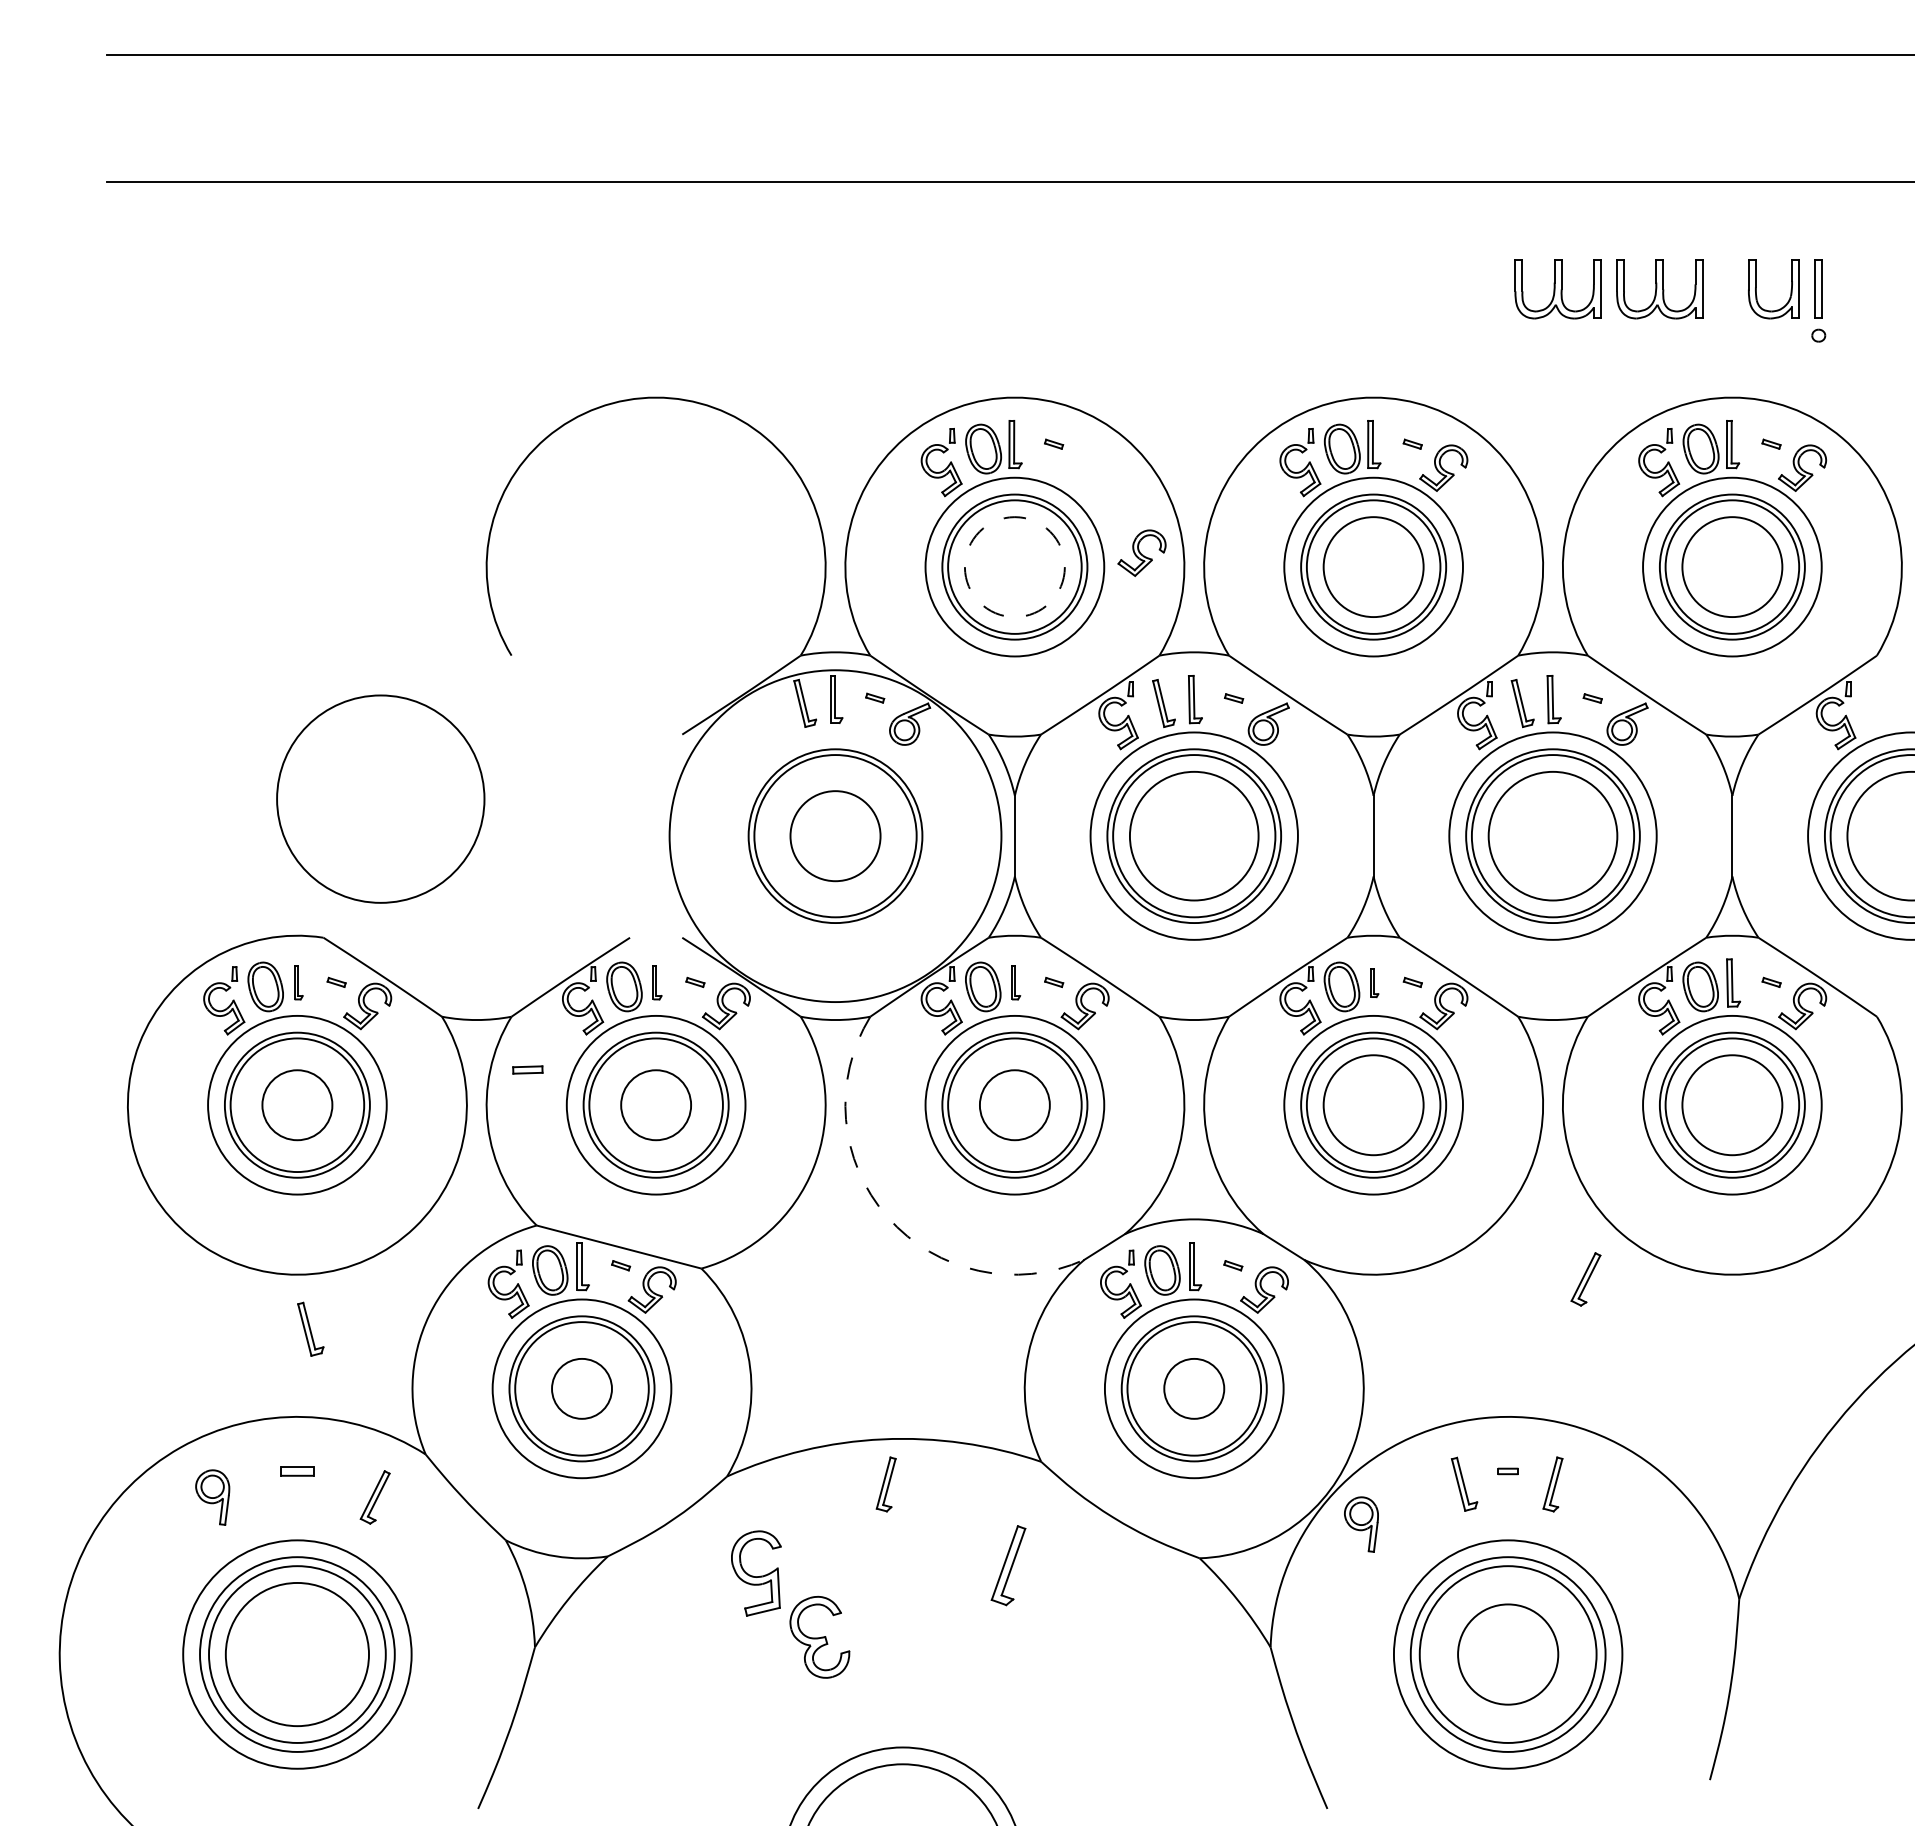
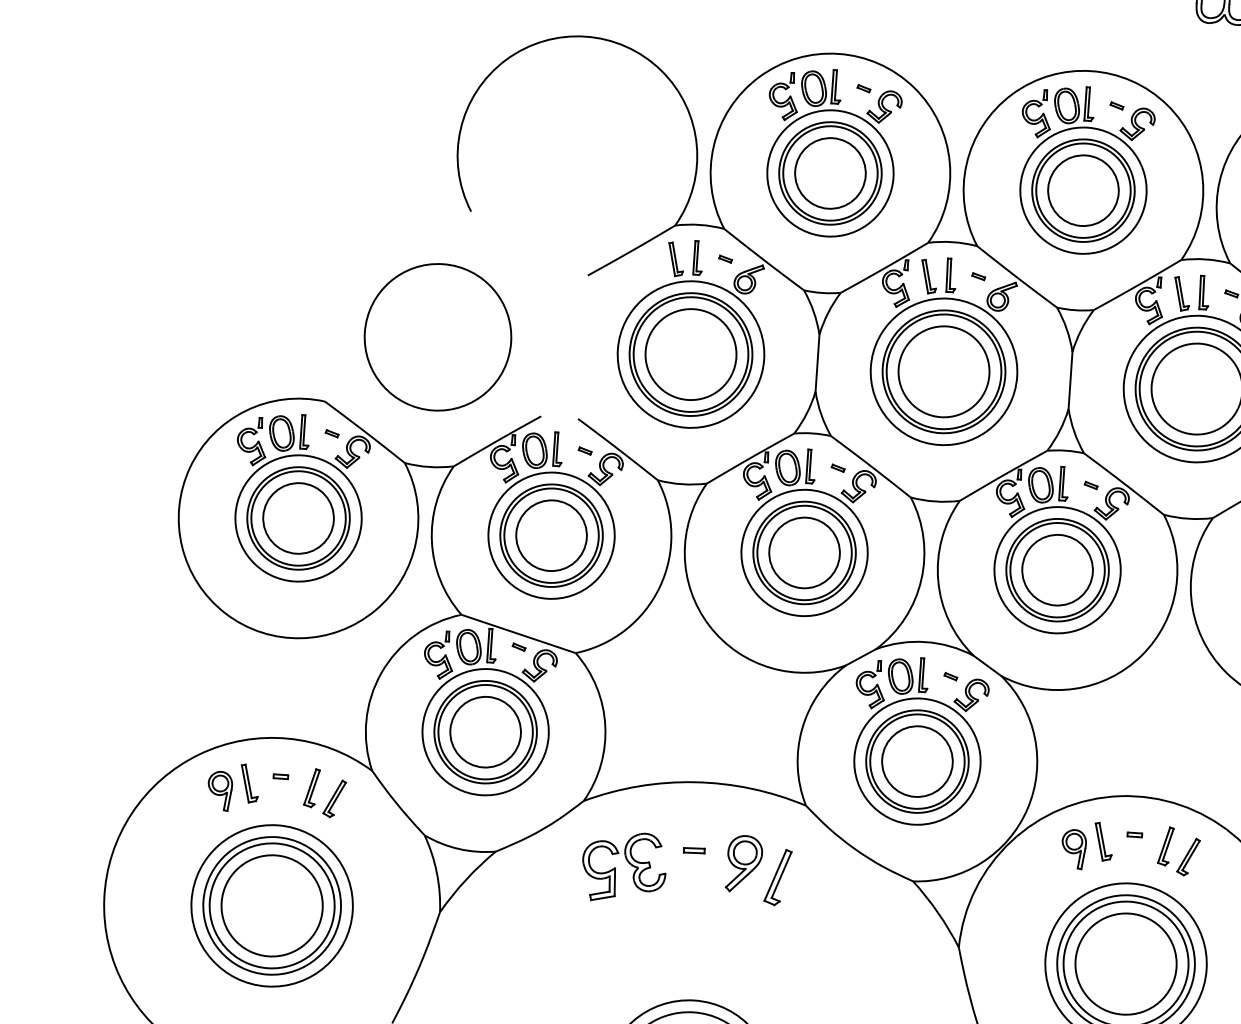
part: (1141, 552) -> (884, 106), moved
circle: (1014, 567) -> (830, 173), dashed -> solid
circle: (380, 798) -> (437, 336), moved
circle: (835, 835) -> (691, 354), size x0.62
circle: (835, 835) -> (691, 354), size x1.43
part: (298, 982) -> (305, 431), size x1.43
part: (657, 982) -> (558, 449), size x1.43
part: (1015, 982) -> (810, 466), size x1.43
part: (1374, 982) -> (1064, 483), size x1.67
part: (527, 1069) -> (694, 850), moved
circle: (297, 1105) -> (298, 518), size x1.43
circle: (656, 1105) -> (551, 535), size x1.43
circle: (1014, 1105) -> (804, 553), size x1.43
arc: (887, 1217) -> (709, 626), dashed -> solid
part: (1585, 1279) -> (1188, 857), moved
part: (310, 1328) -> (249, 783), moved
circle: (581, 1388) -> (485, 731), size x1.67
circle: (1194, 1388) -> (917, 761), size x1.67
part: (297, 1471) -> (281, 776), size x0.62
part: (885, 1484) -> (311, 788), moved
part: (1361, 1524) -> (1073, 849), moved
part: (959, 1549) -> (744, 863), added
part: (819, 1636) -> (645, 861), moved
circle: (1507, 1654) -> (1125, 964), size x1.43

